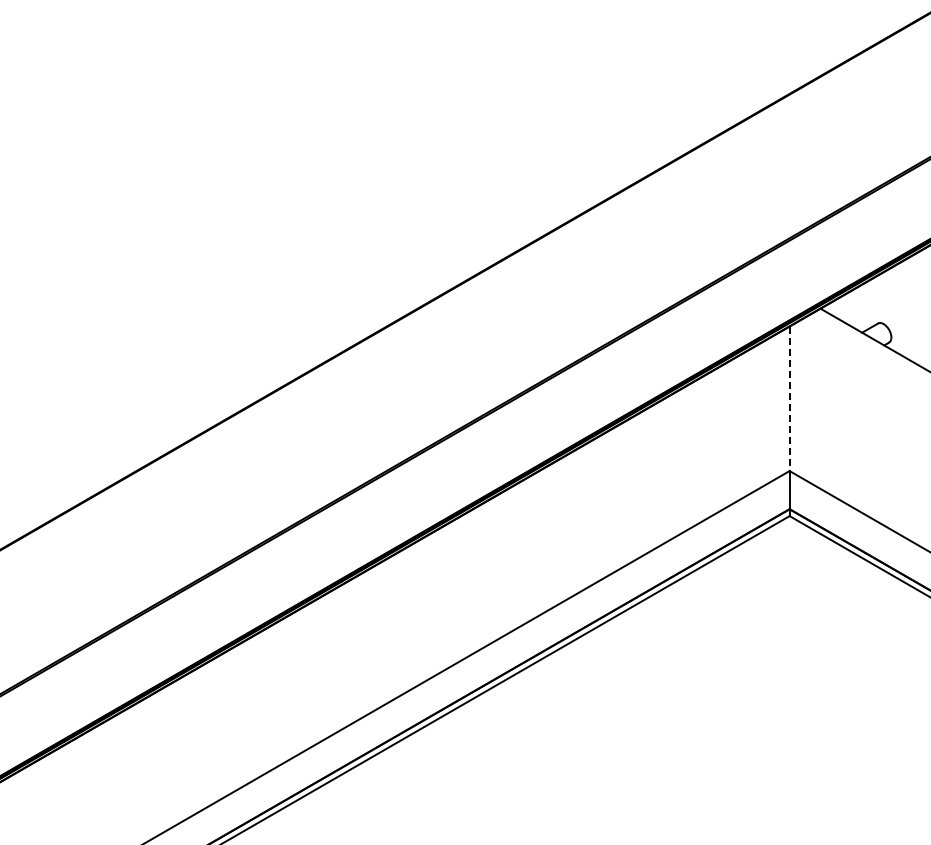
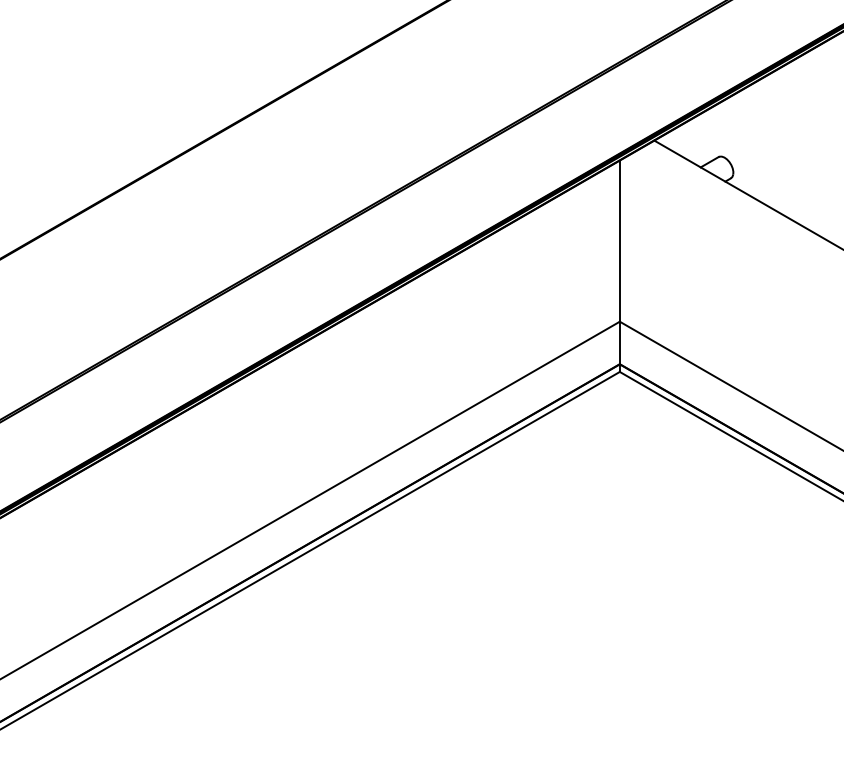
line: (789, 399) -> (619, 241), dashed -> solid

